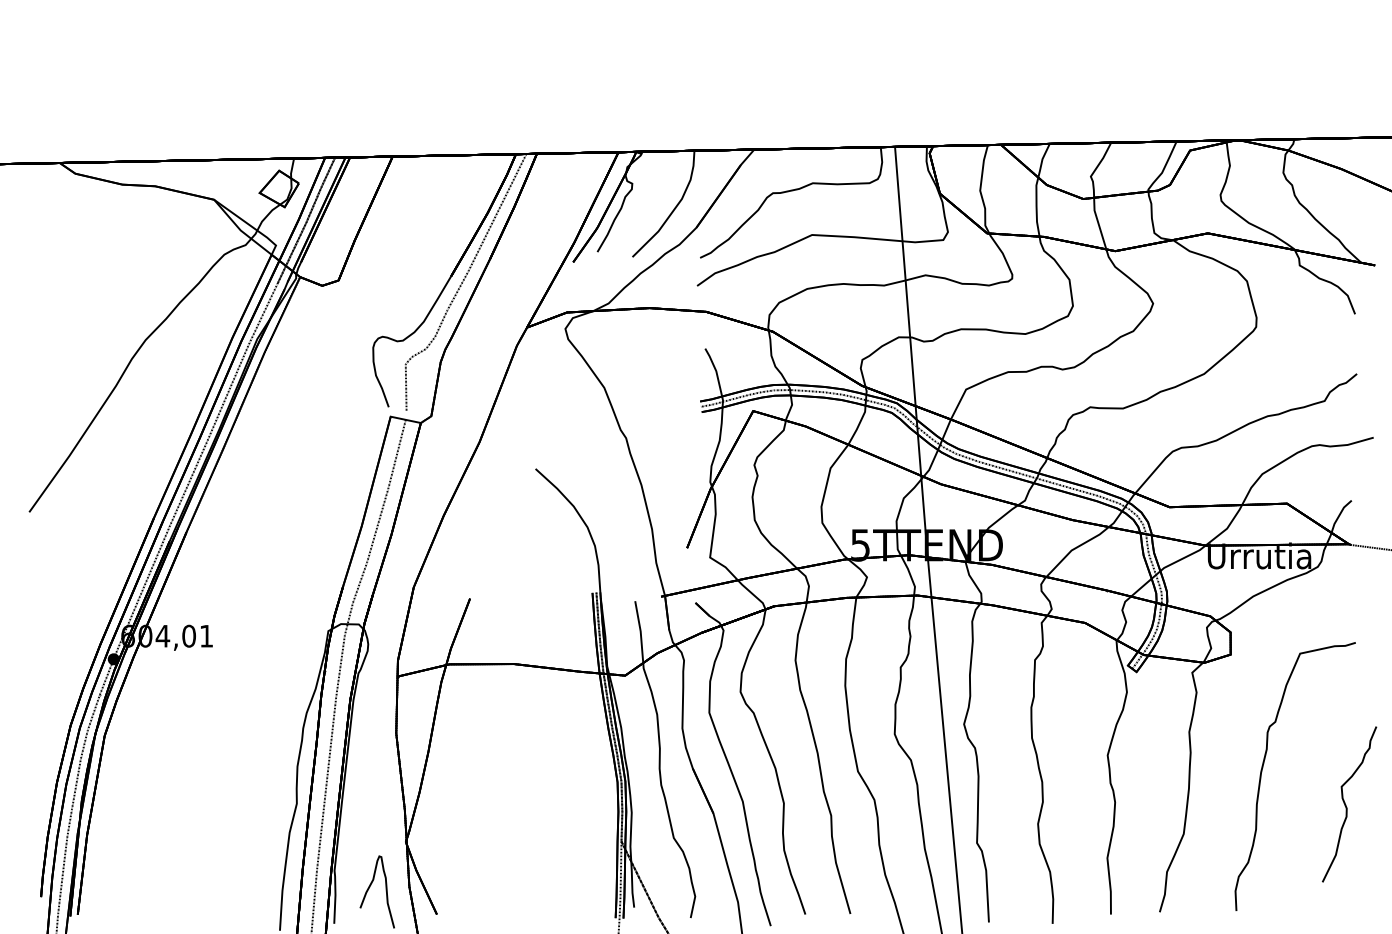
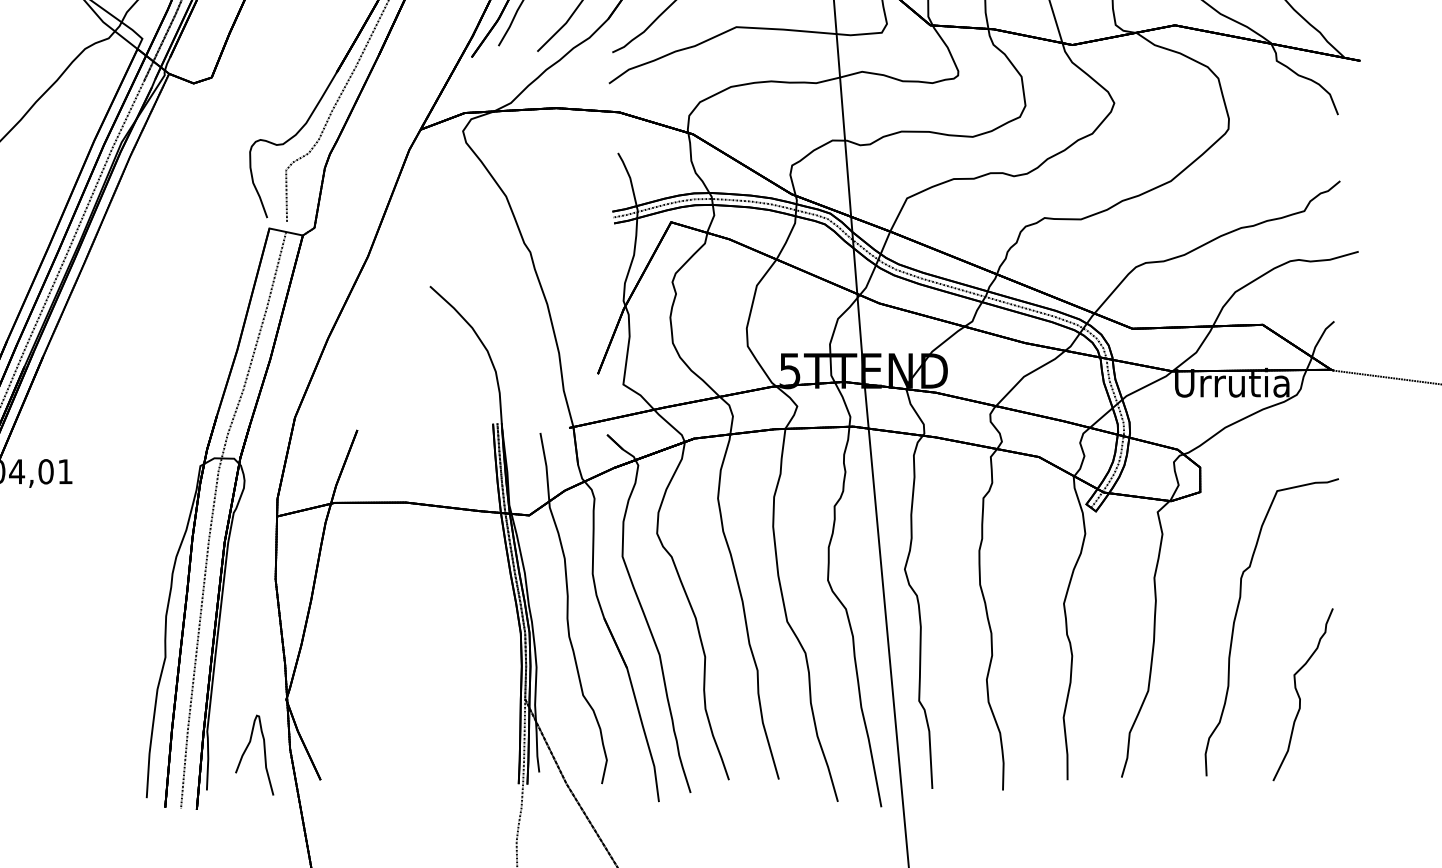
part: (1349, 804) -> (1303, 694), moved

